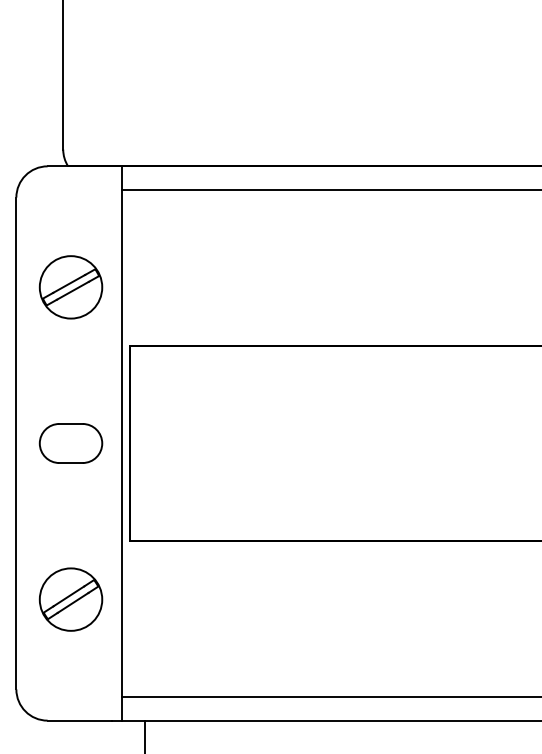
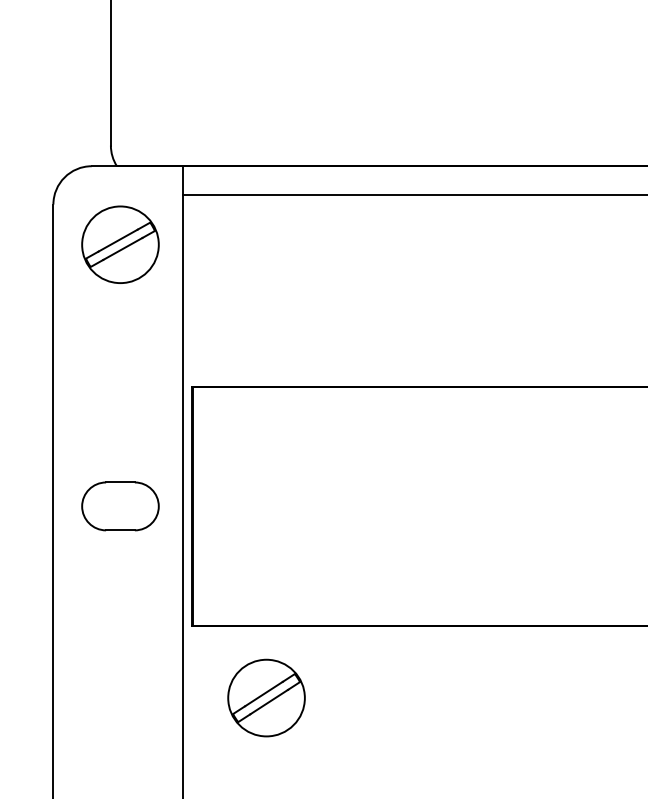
part: (70, 287) -> (119, 244), moved
part: (70, 599) -> (265, 697), moved

